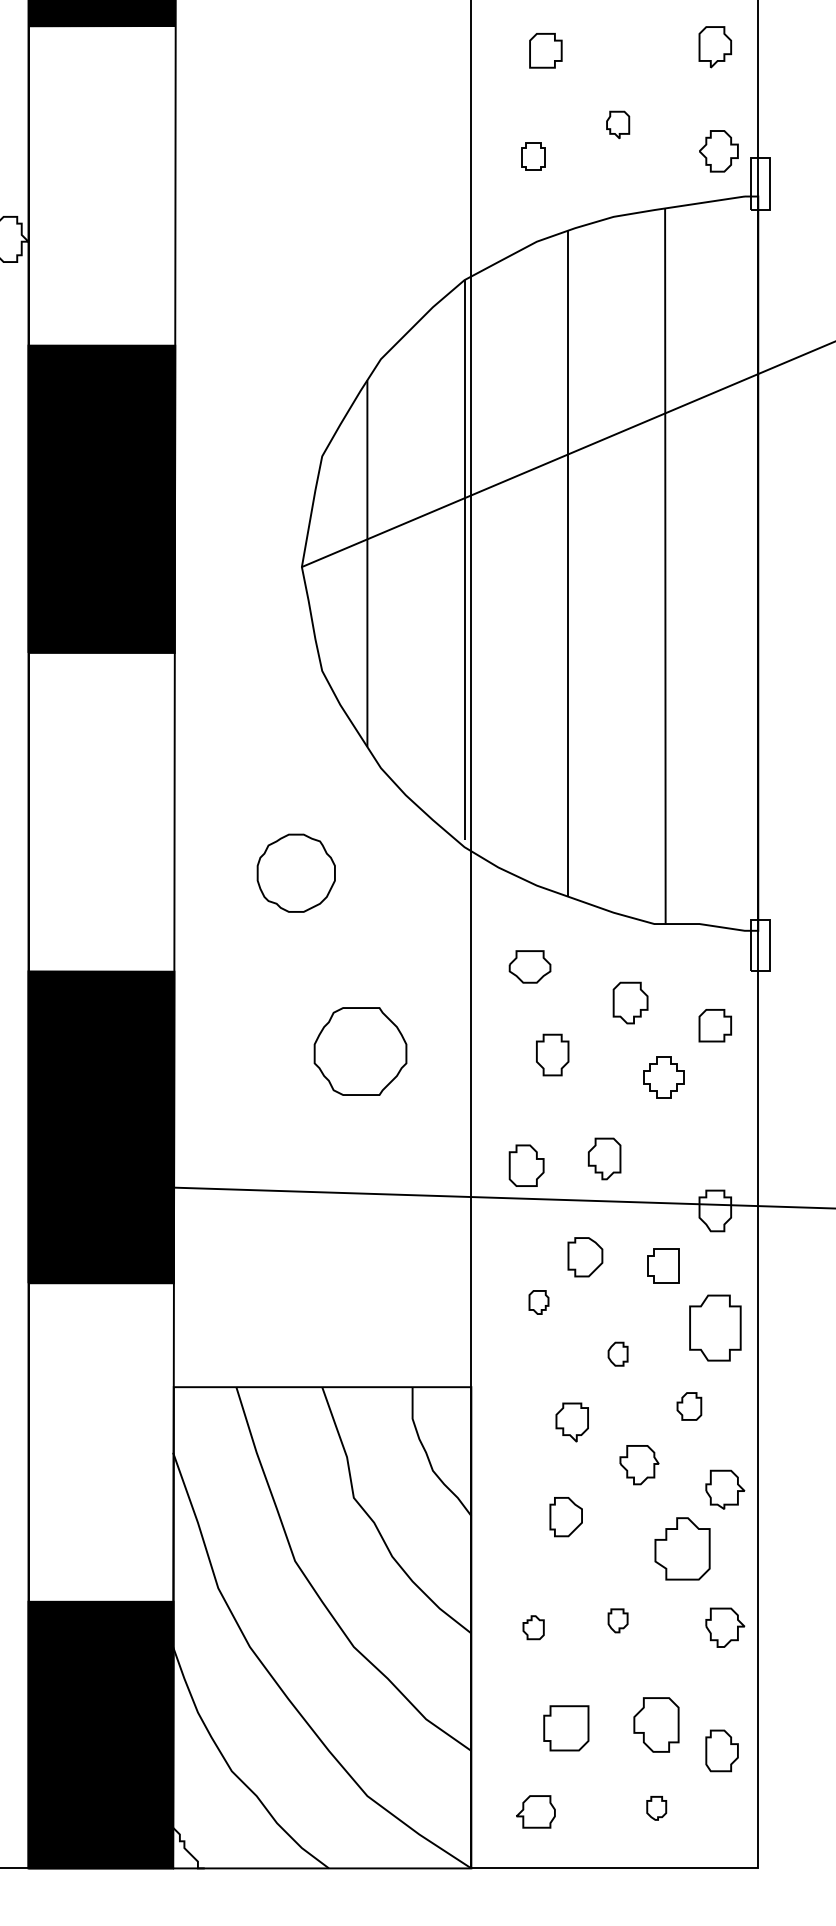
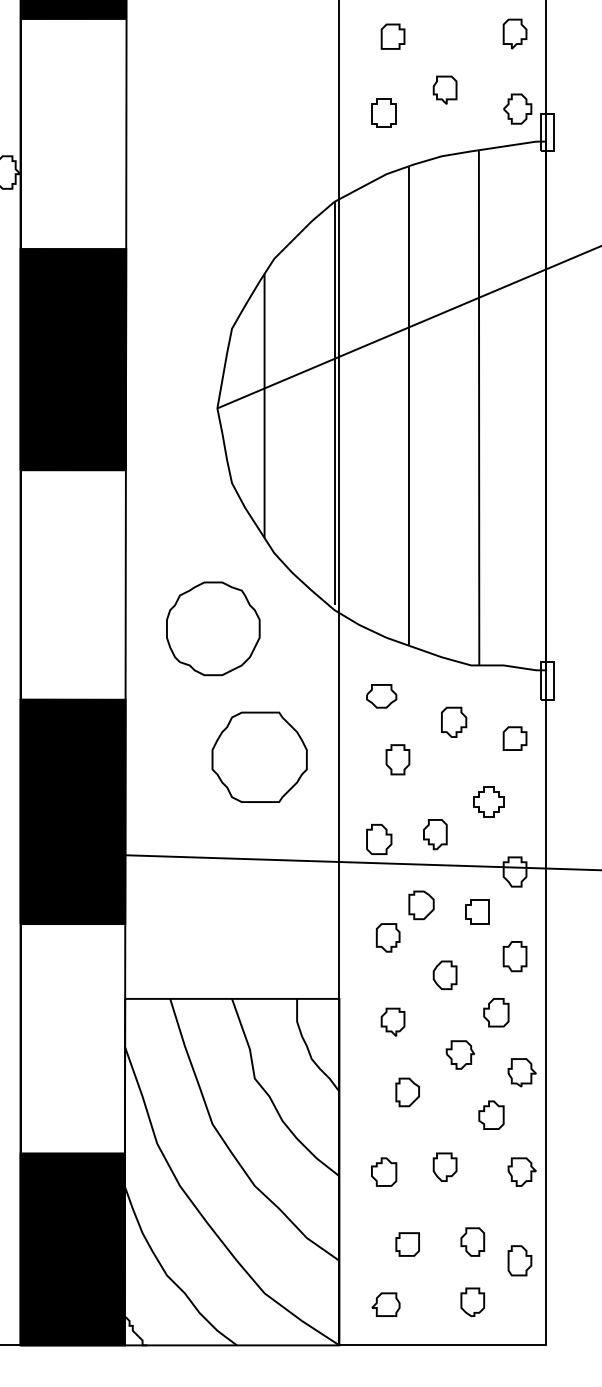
part: (617, 124) -> (444, 89), size x1.43
part: (532, 156) -> (383, 112), size x1.43
part: (296, 872) -> (213, 628), size x1.67
part: (360, 1050) -> (259, 756), size x1.43
part: (663, 1076) -> (488, 801), moved
part: (538, 1301) -> (387, 937), size x1.67
part: (714, 1328) -> (514, 956), size x0.62
part: (617, 1353) -> (444, 974), size x1.67
part: (689, 1406) -> (496, 1012), size x1.43
part: (571, 1421) -> (392, 1021), moved
part: (682, 1547) -> (491, 1114), size x0.62
part: (617, 1619) -> (444, 1166), size x1.67
part: (533, 1626) -> (384, 1171), size x1.67
part: (656, 1724) -> (472, 1241), size x0.71
part: (565, 1728) -> (407, 1244), size x0.71
part: (656, 1807) -> (472, 1301), size x1.67

